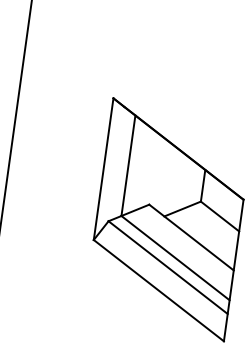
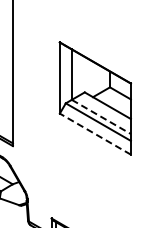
line: (175, 259) -> (101, 117), solid -> dashed
line: (157, 289) -> (94, 133), solid -> dashed

